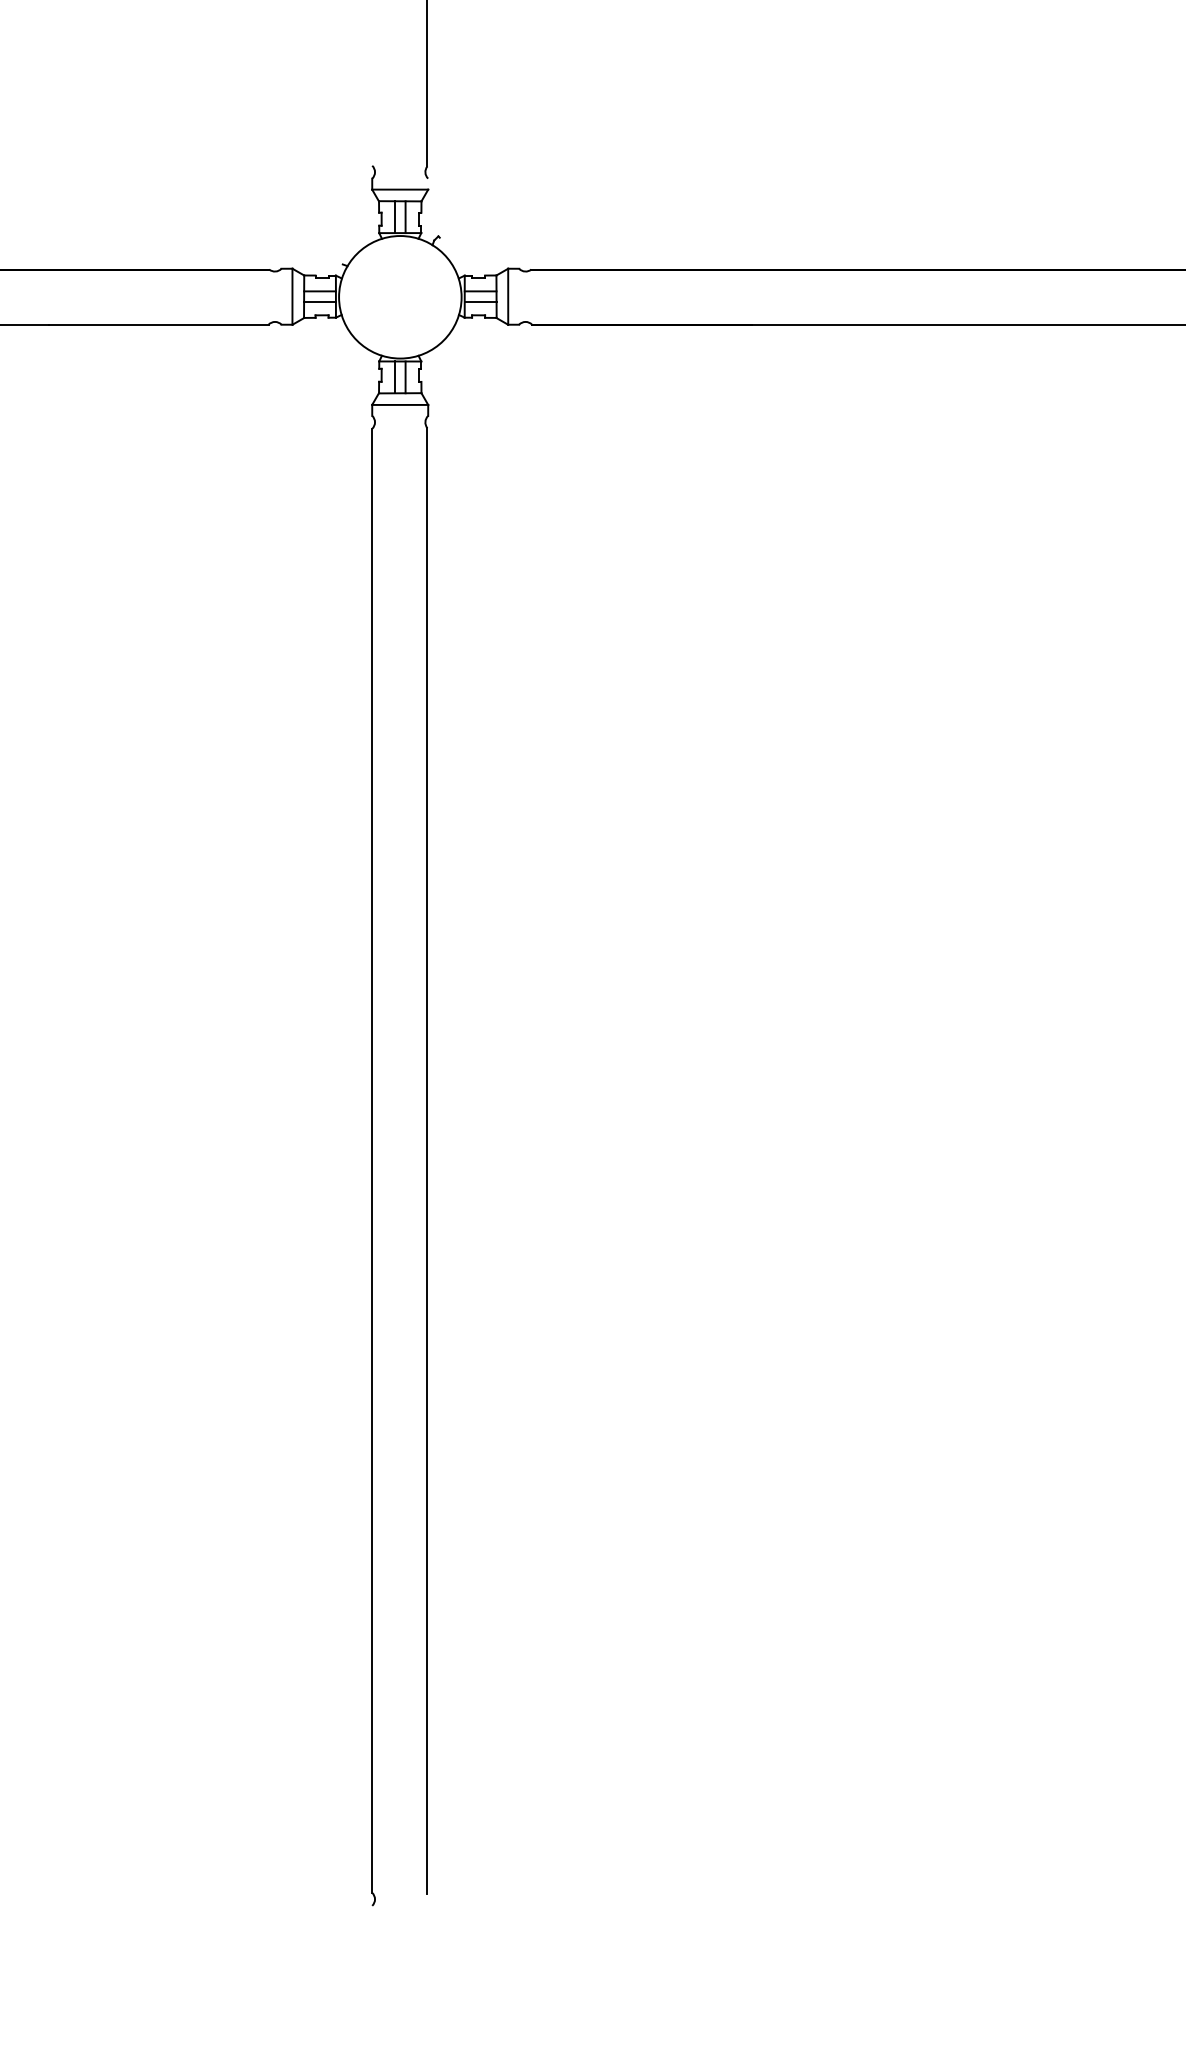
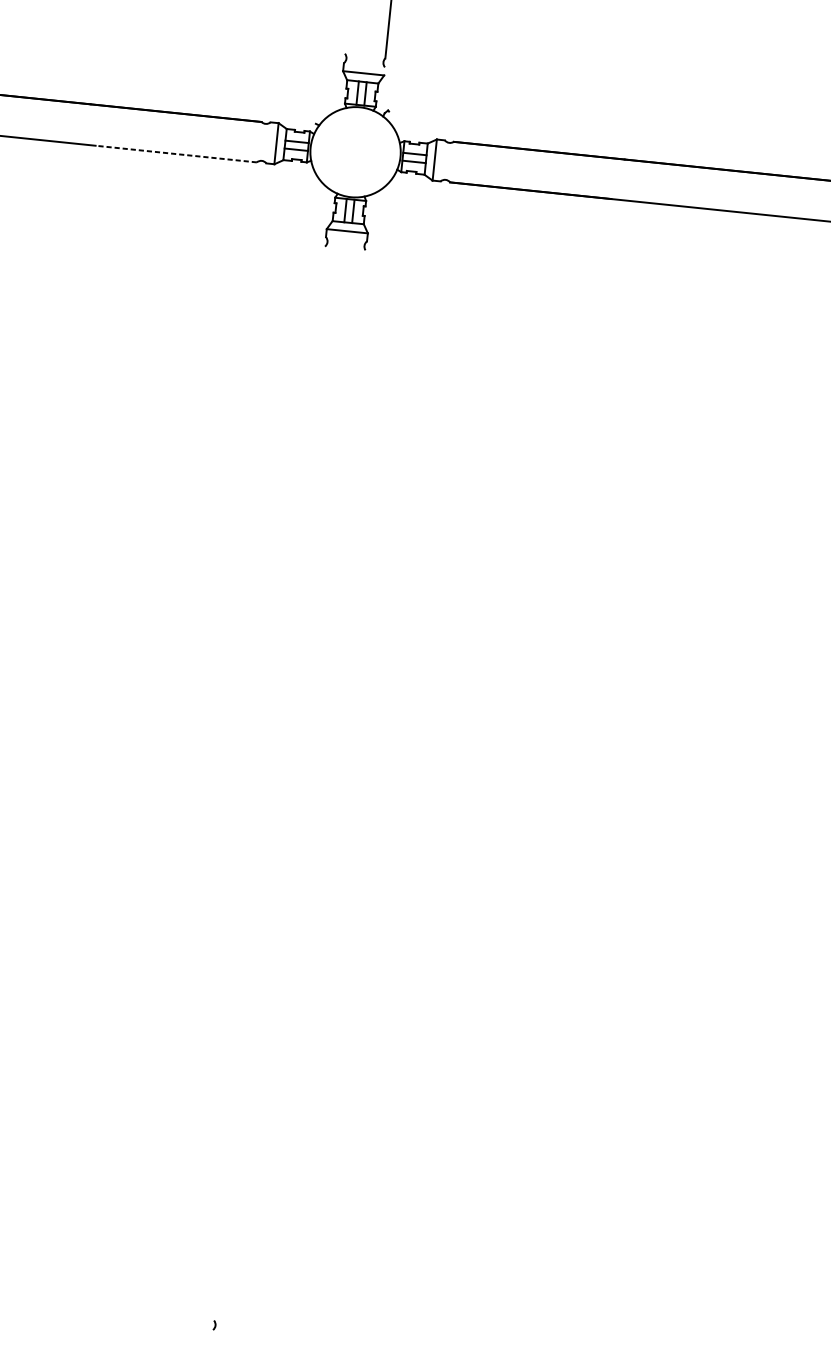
line: (158, 324) -> (176, 153), solid -> dashed
line: (372, 1160) -> (269, 783), removed
line: (427, 1160) -> (310, 787), removed

